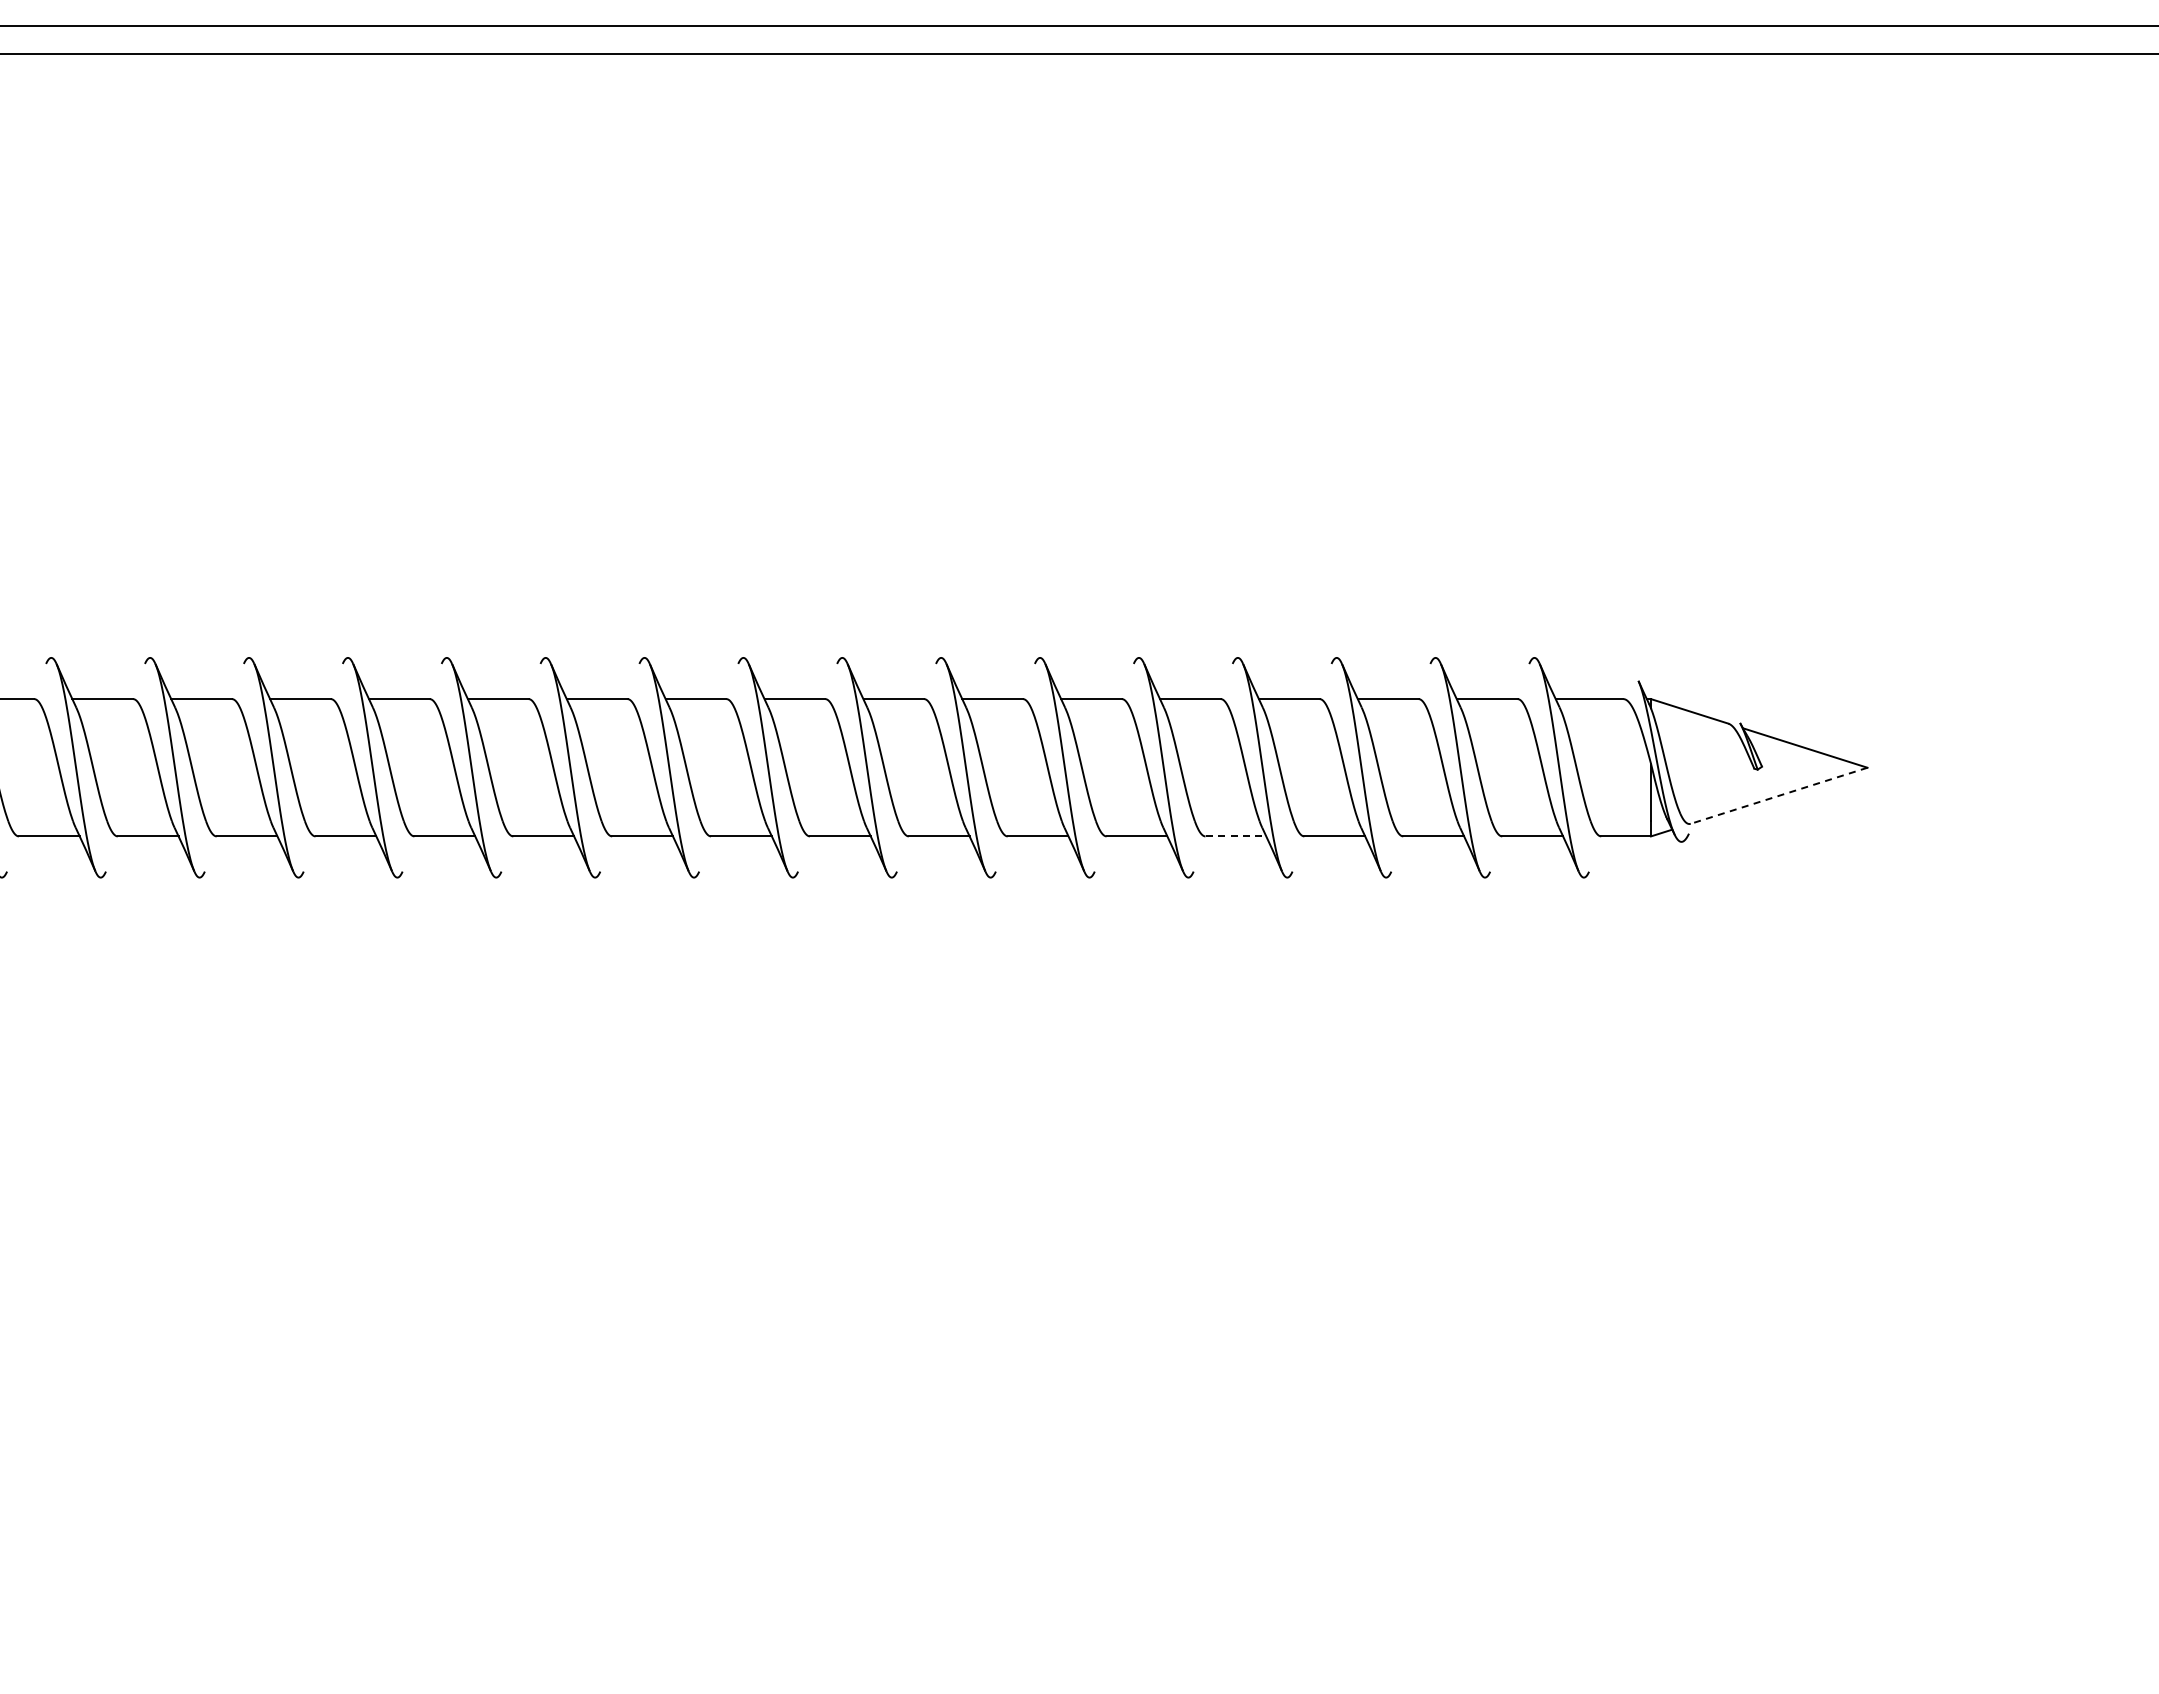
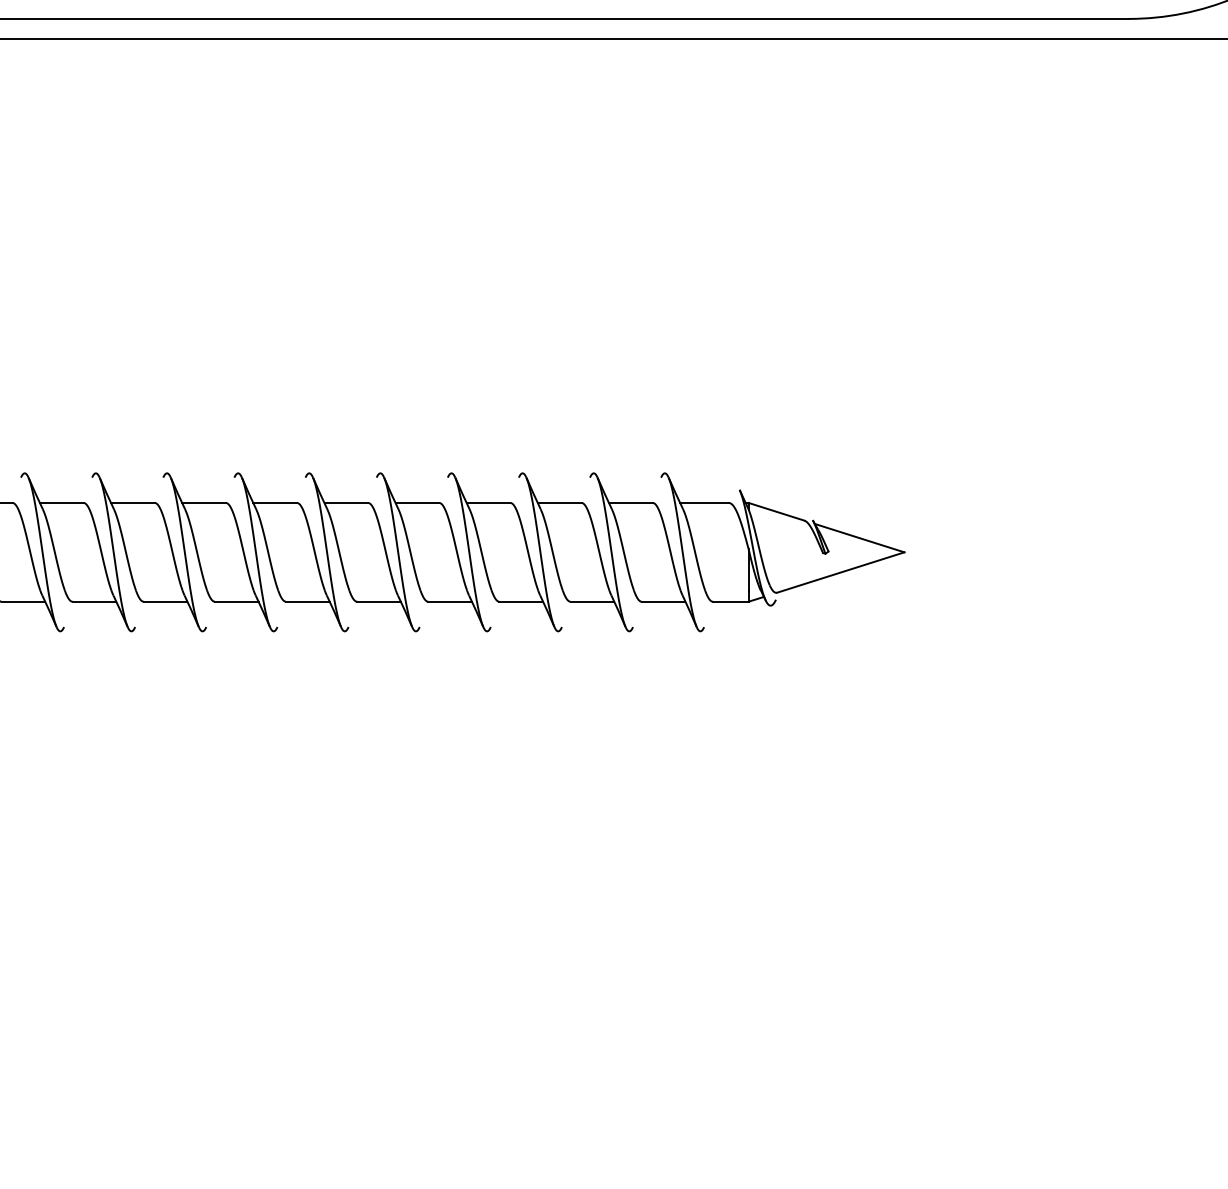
line: (1779, 795) -> (841, 572), dashed -> solid
line: (1236, 836) -> (450, 601), dashed -> solid

